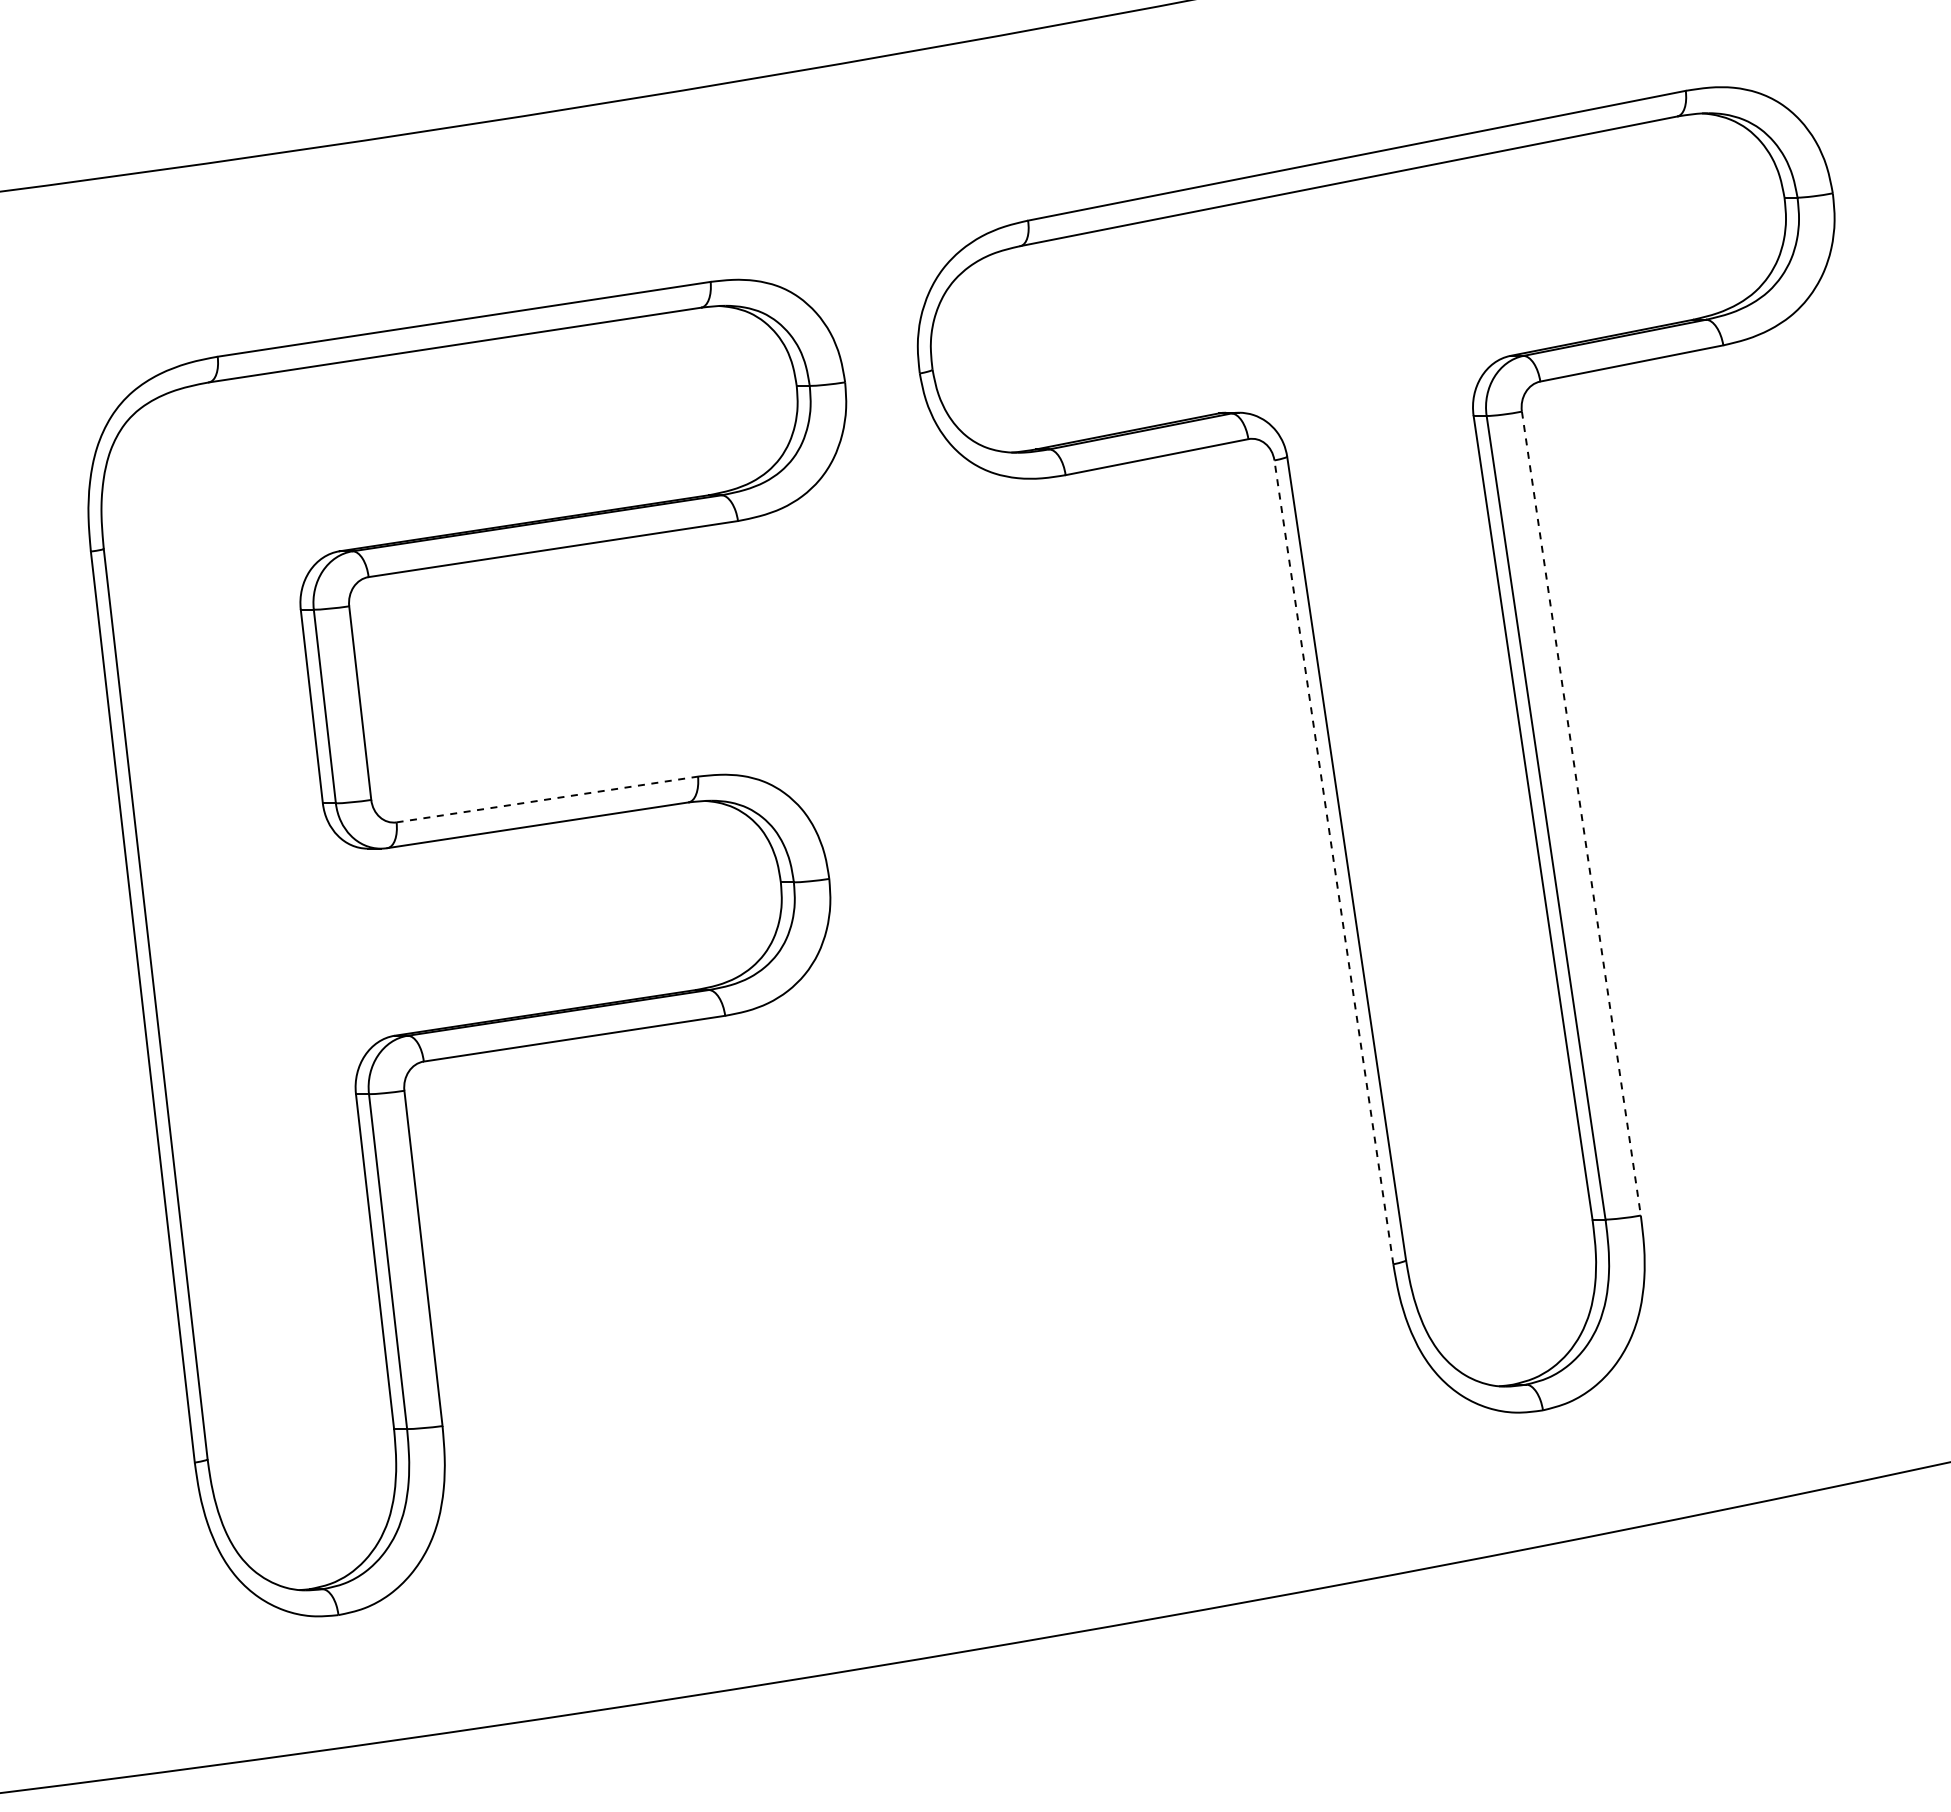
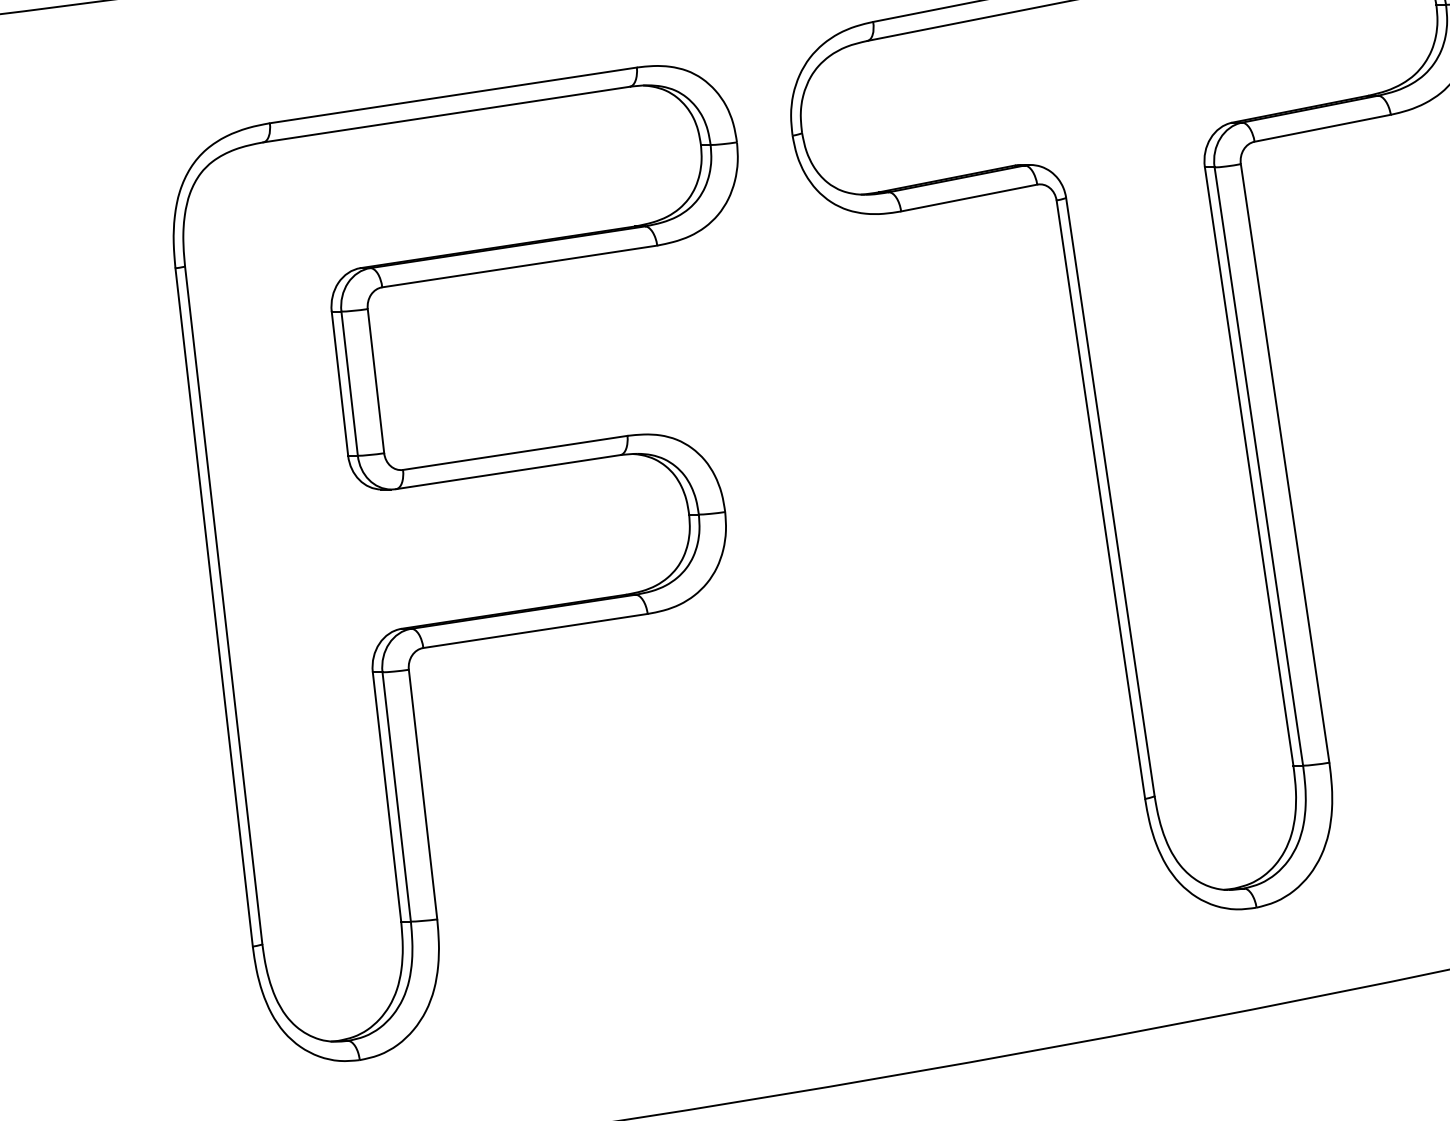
line: (547, 799) -> (515, 452), dashed -> solid
line: (1581, 814) -> (1285, 464), dashed -> solid
line: (1333, 861) -> (1100, 499), dashed -> solid

